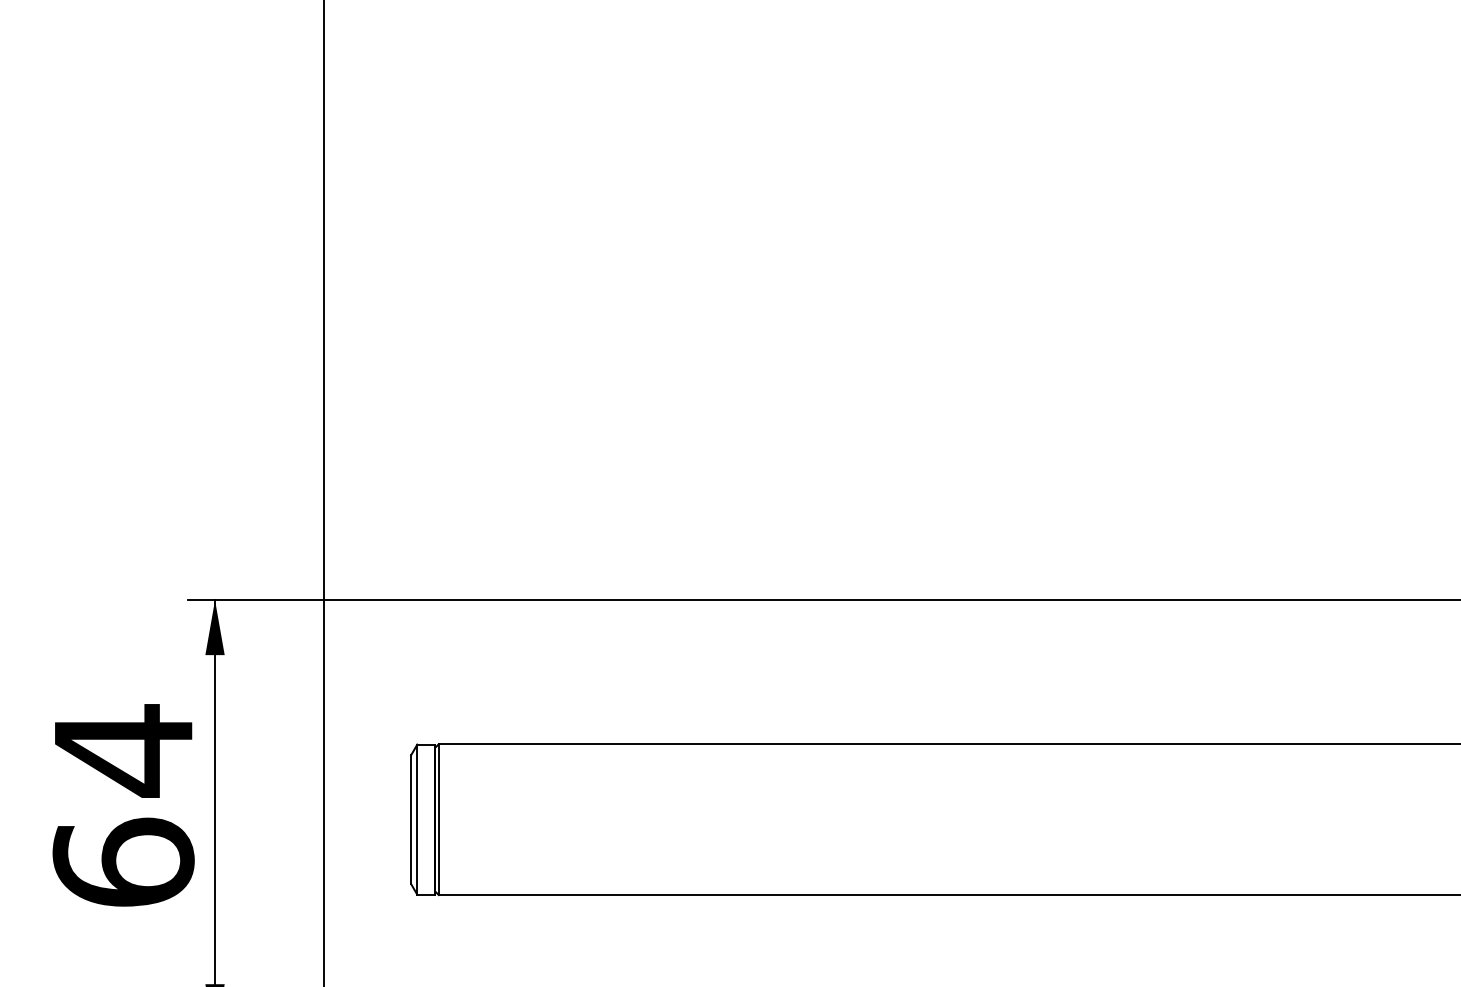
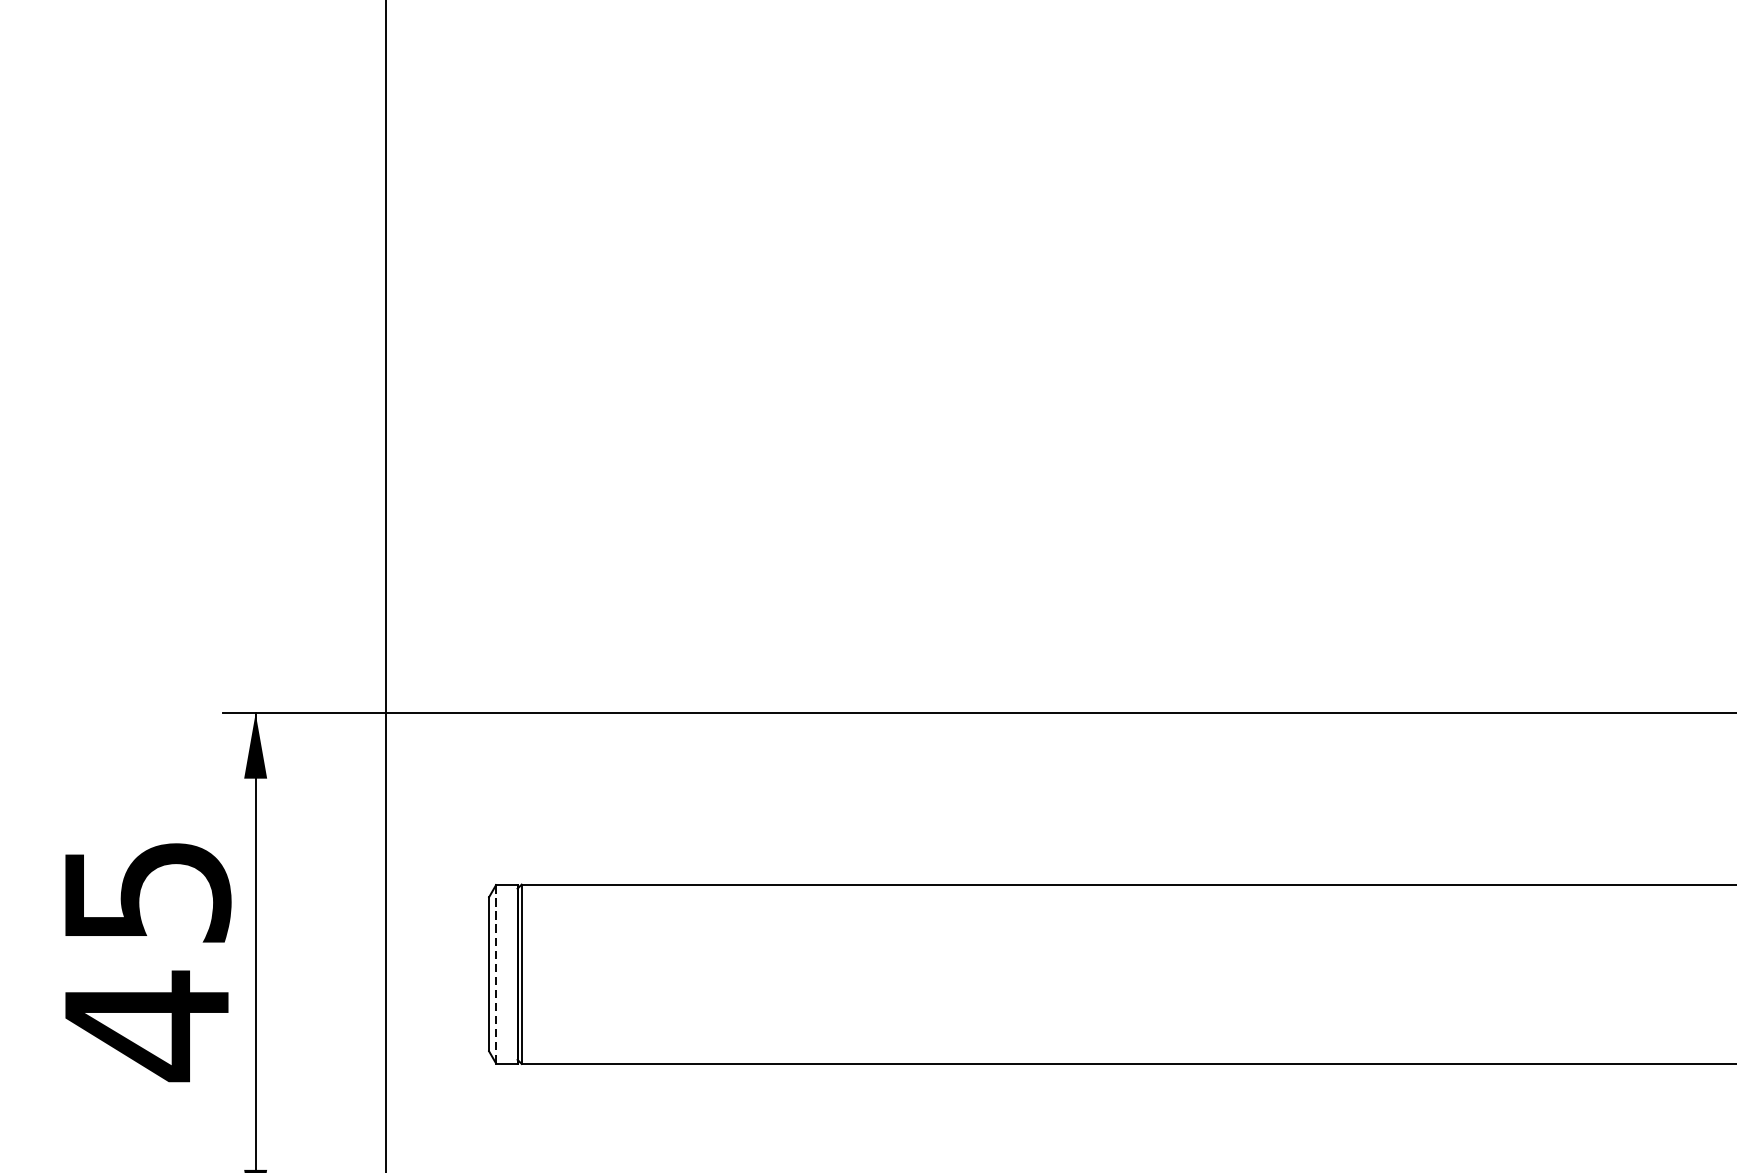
text: (123, 807) -> (146, 959), 64 -> 45
line: (417, 819) -> (496, 974), solid -> dashed

